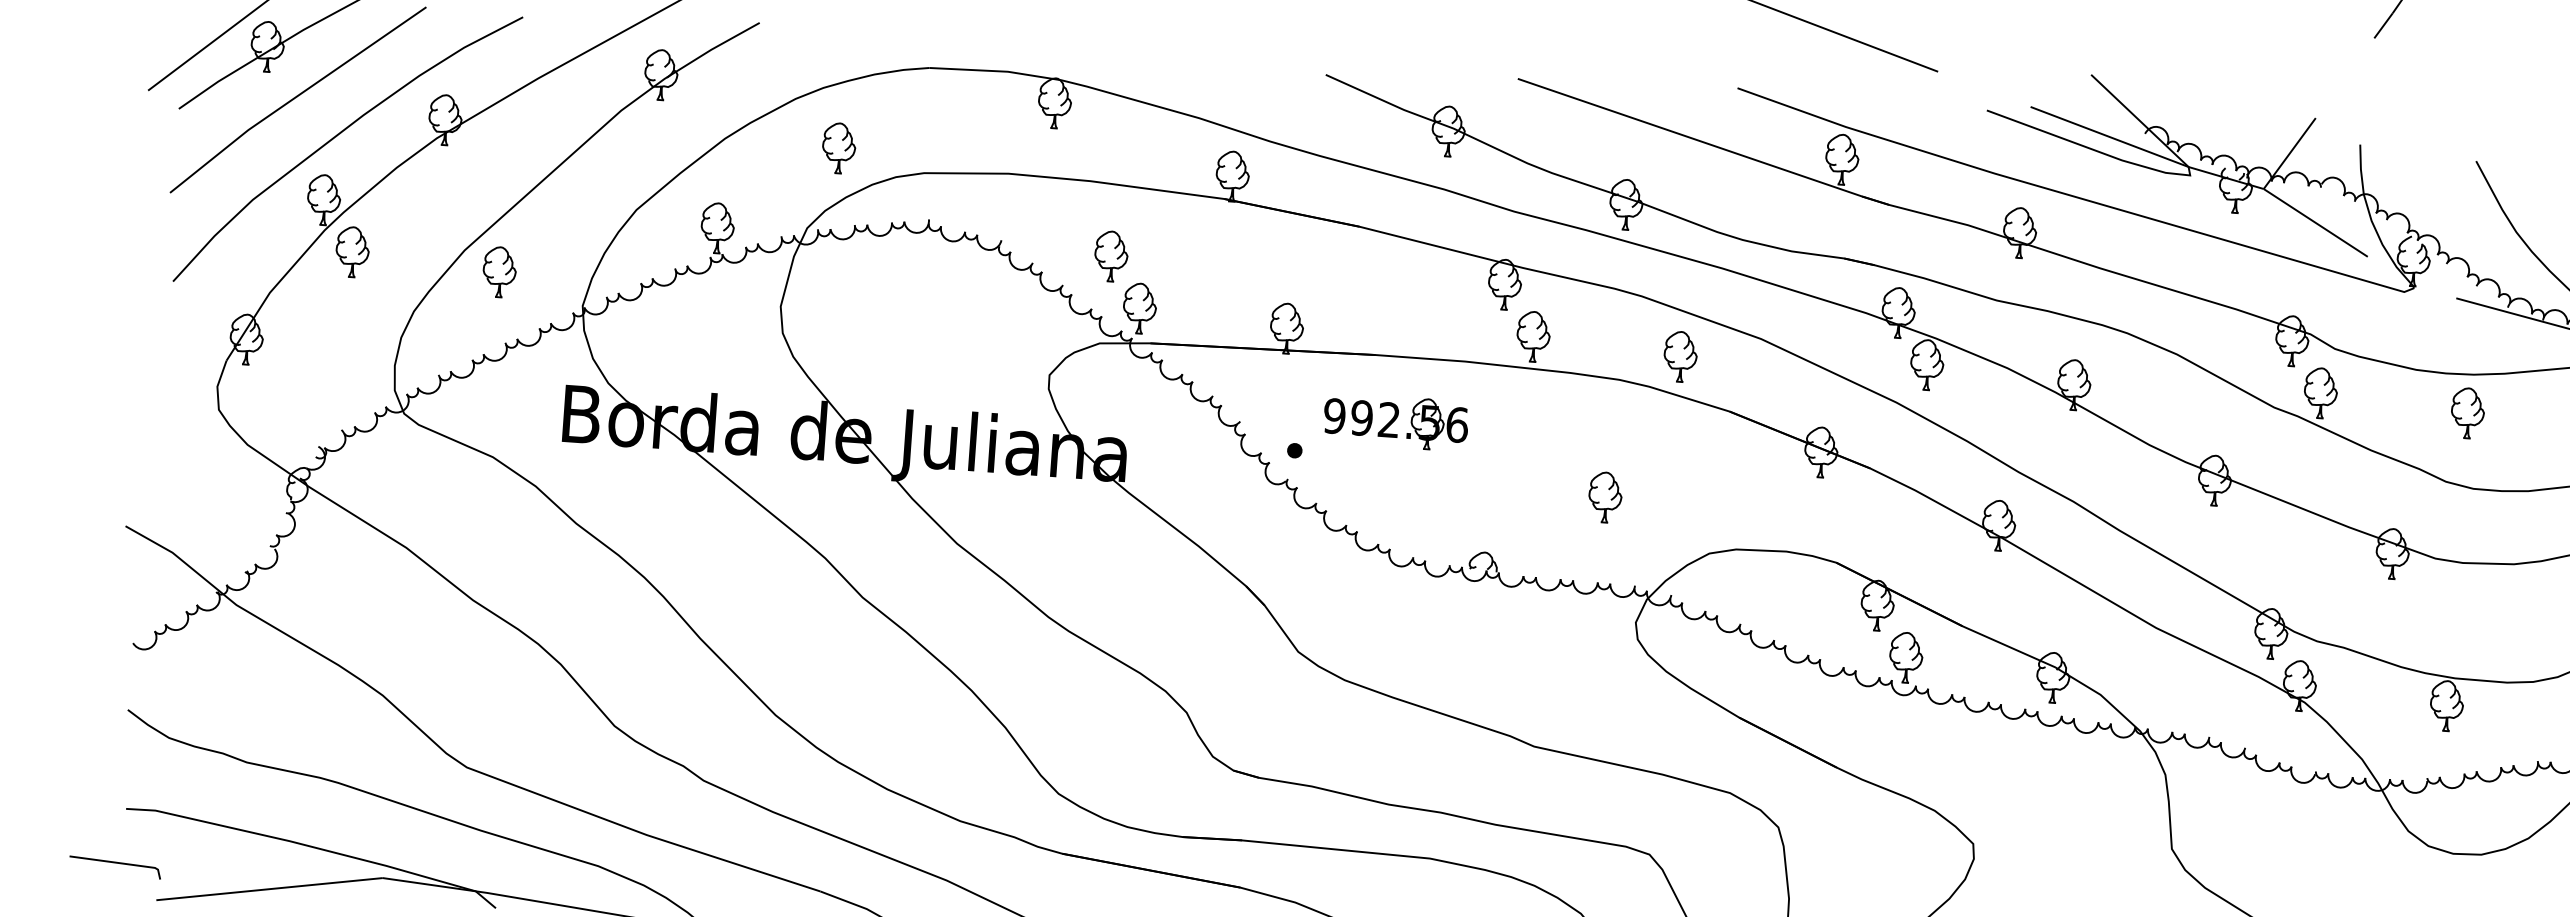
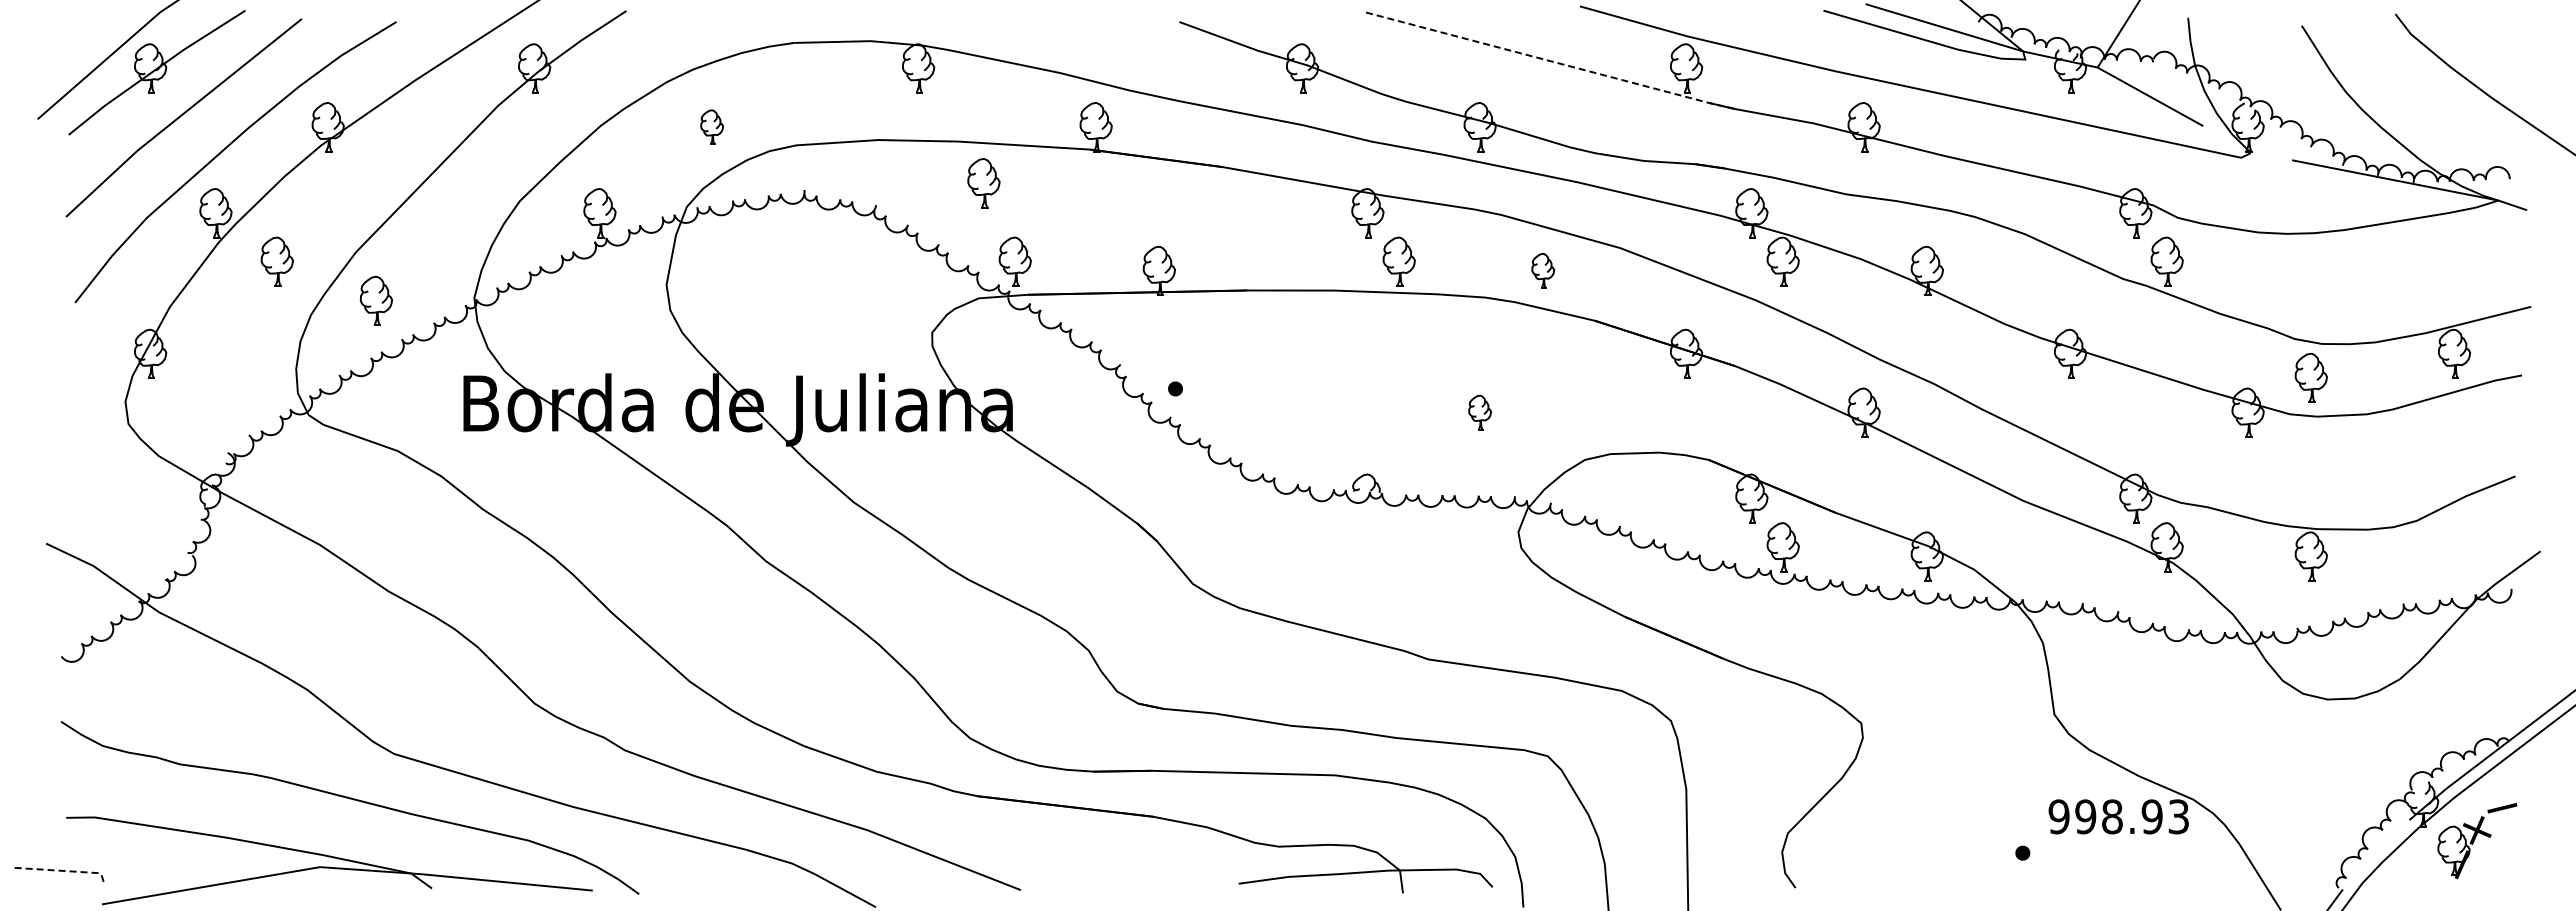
line: (1704, 142) -> (1551, 61), solid -> dashed
part: (838, 148) -> (711, 127), size x0.7
part: (351, 251) -> (276, 261), moved
part: (1110, 256) -> (983, 183), moved
part: (498, 271) -> (375, 300), moved
part: (1679, 356) -> (1542, 270), size x0.7
part: (2467, 412) -> (2310, 377), moved
part: (1395, 421) -> (1271, 353), removed
part: (1604, 497) -> (1479, 412), size x0.7
line: (120, 862) -> (64, 870), solid -> dashed

